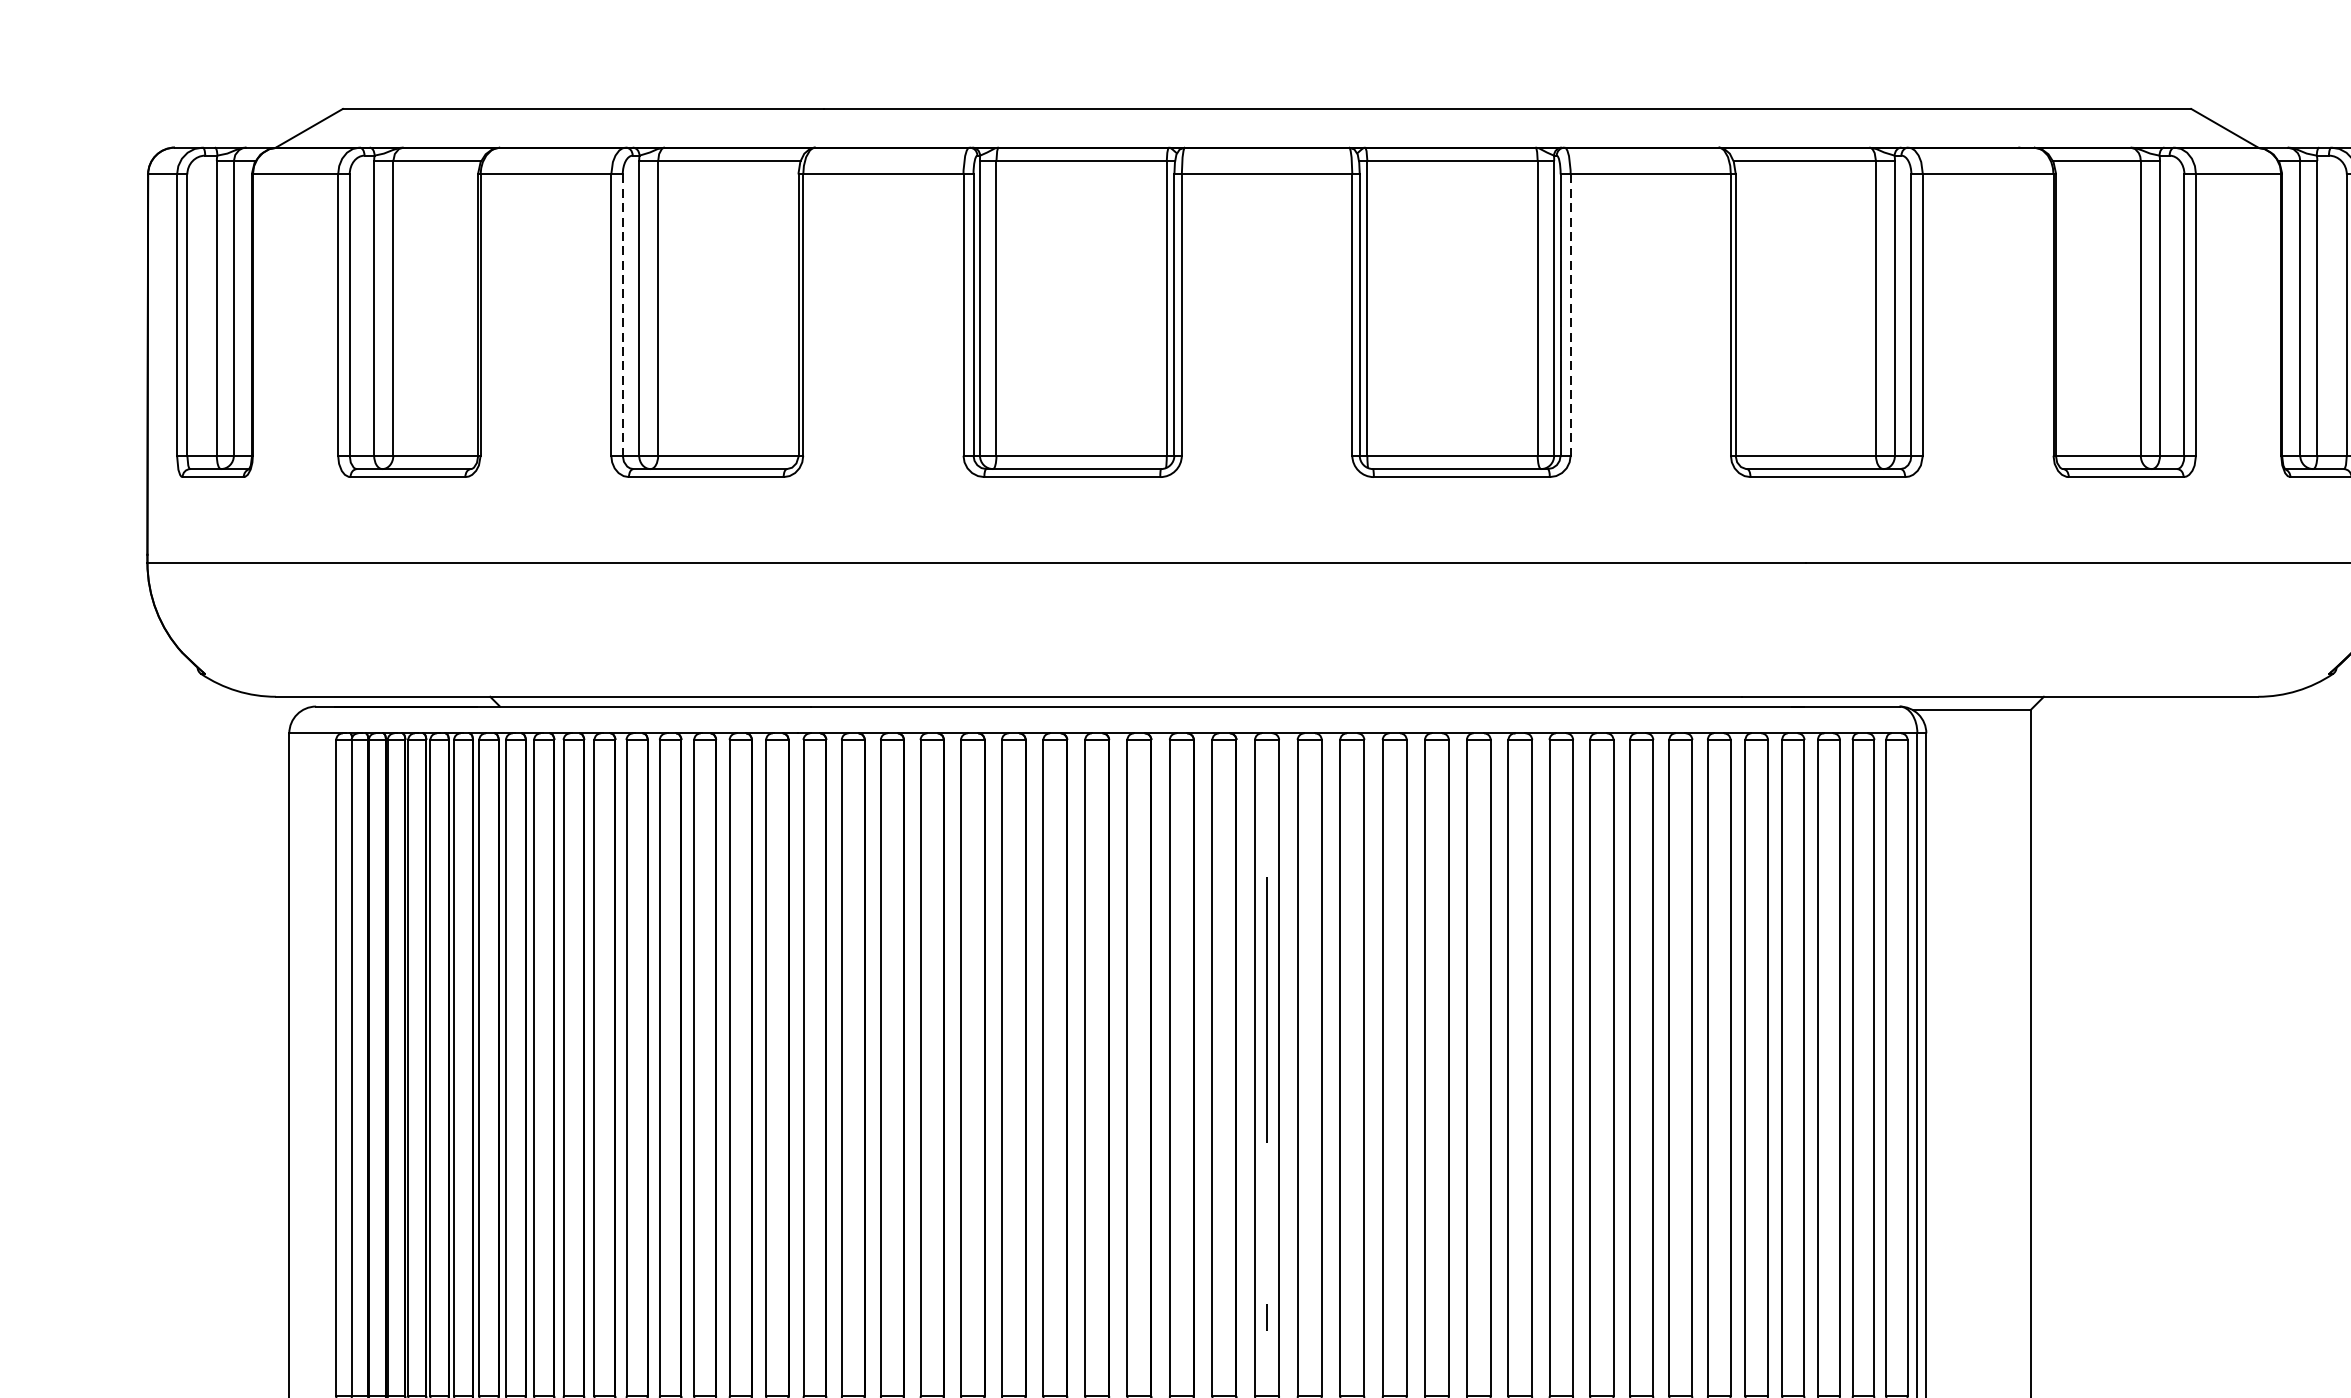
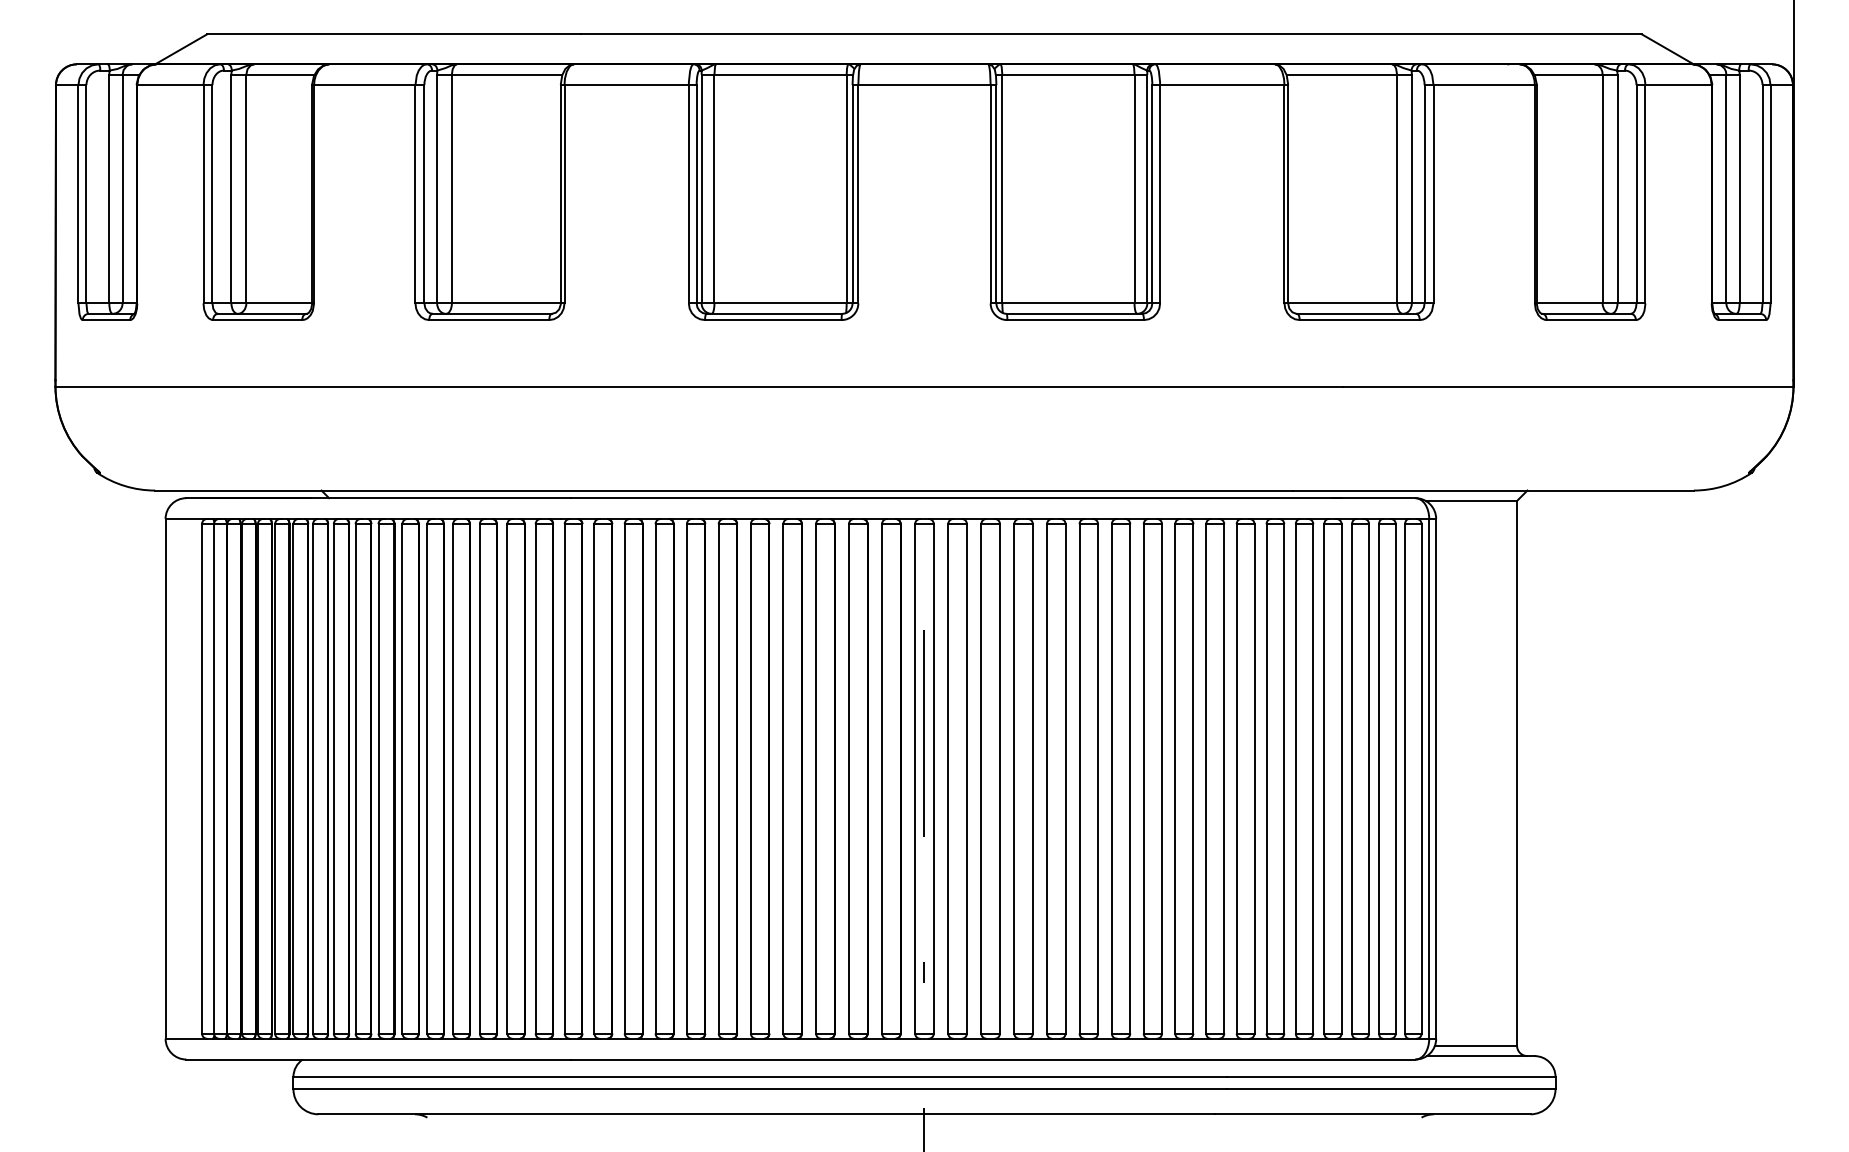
line: (622, 315) -> (424, 194), dashed -> solid
line: (1571, 315) -> (1160, 194), dashed -> solid

